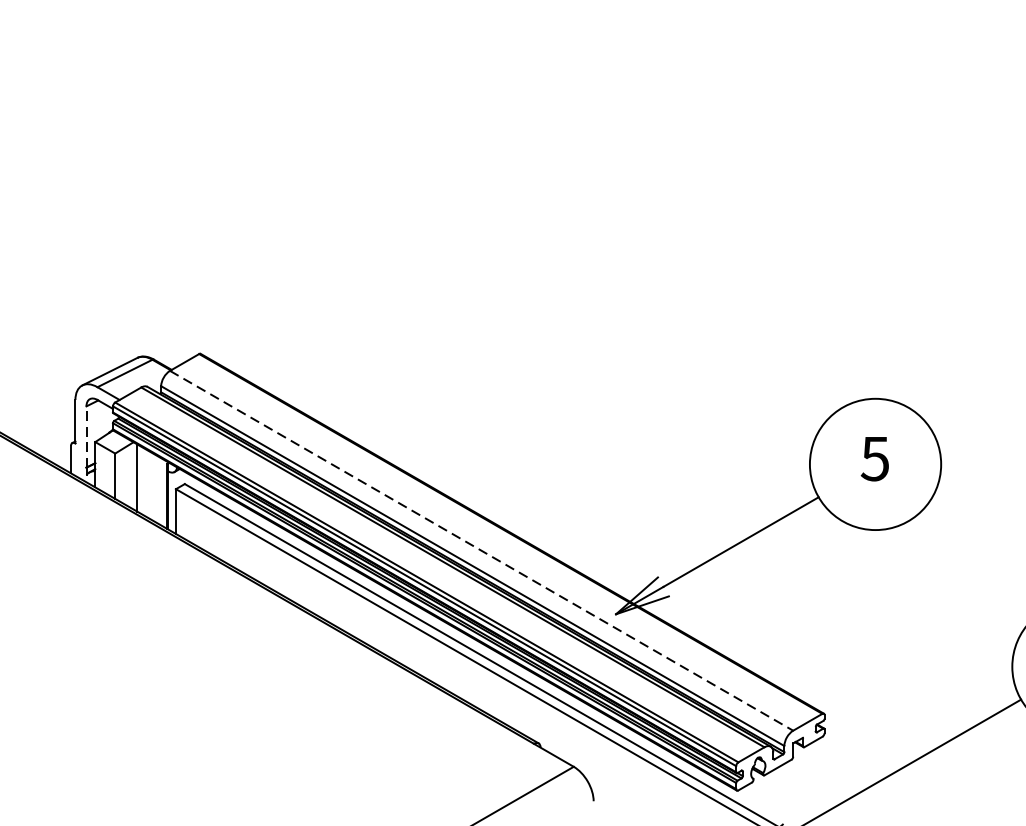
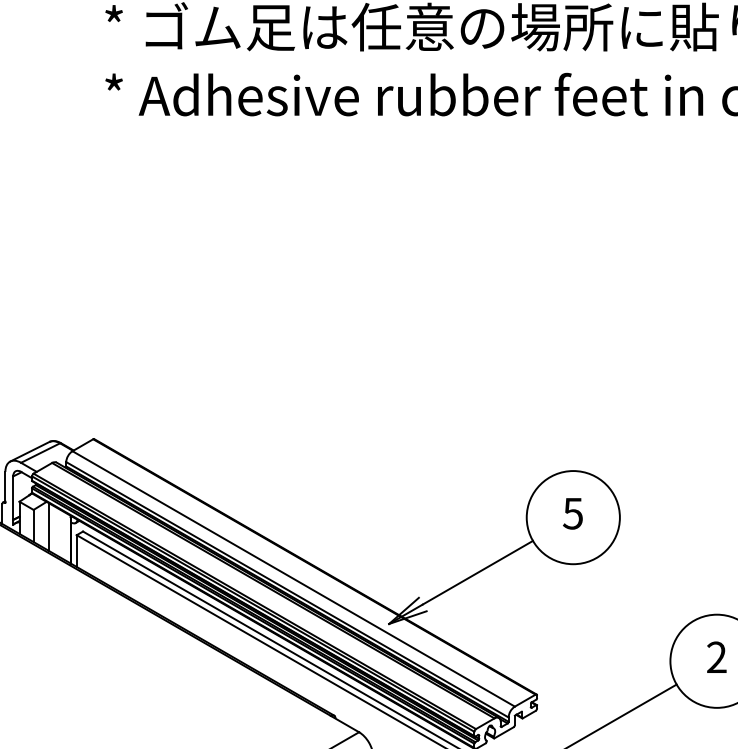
line: (86, 437) -> (13, 498), dashed -> solid
line: (482, 551) -> (294, 579), dashed -> solid

